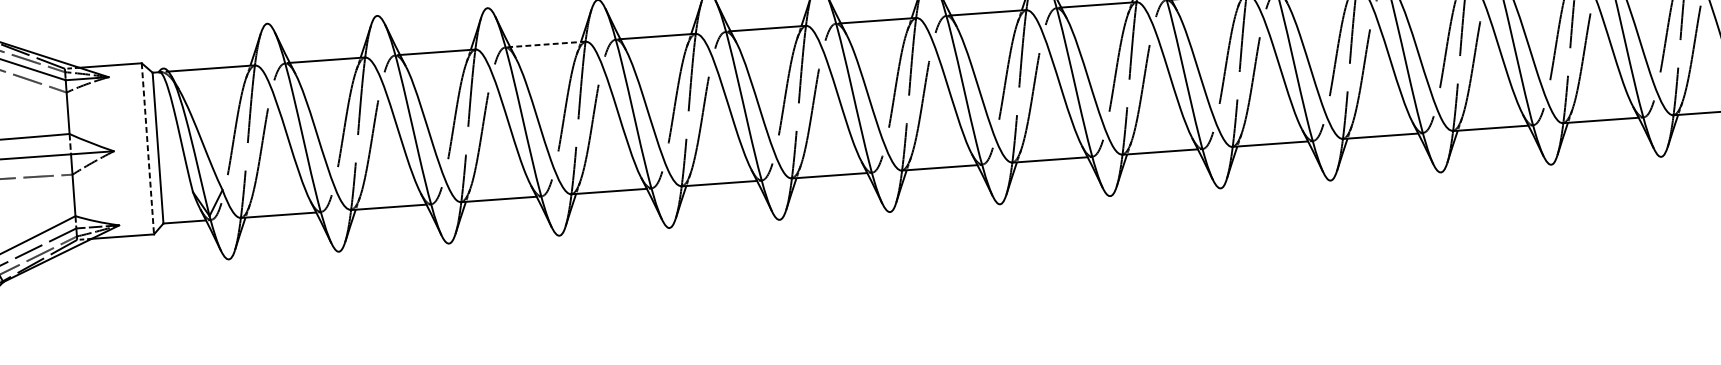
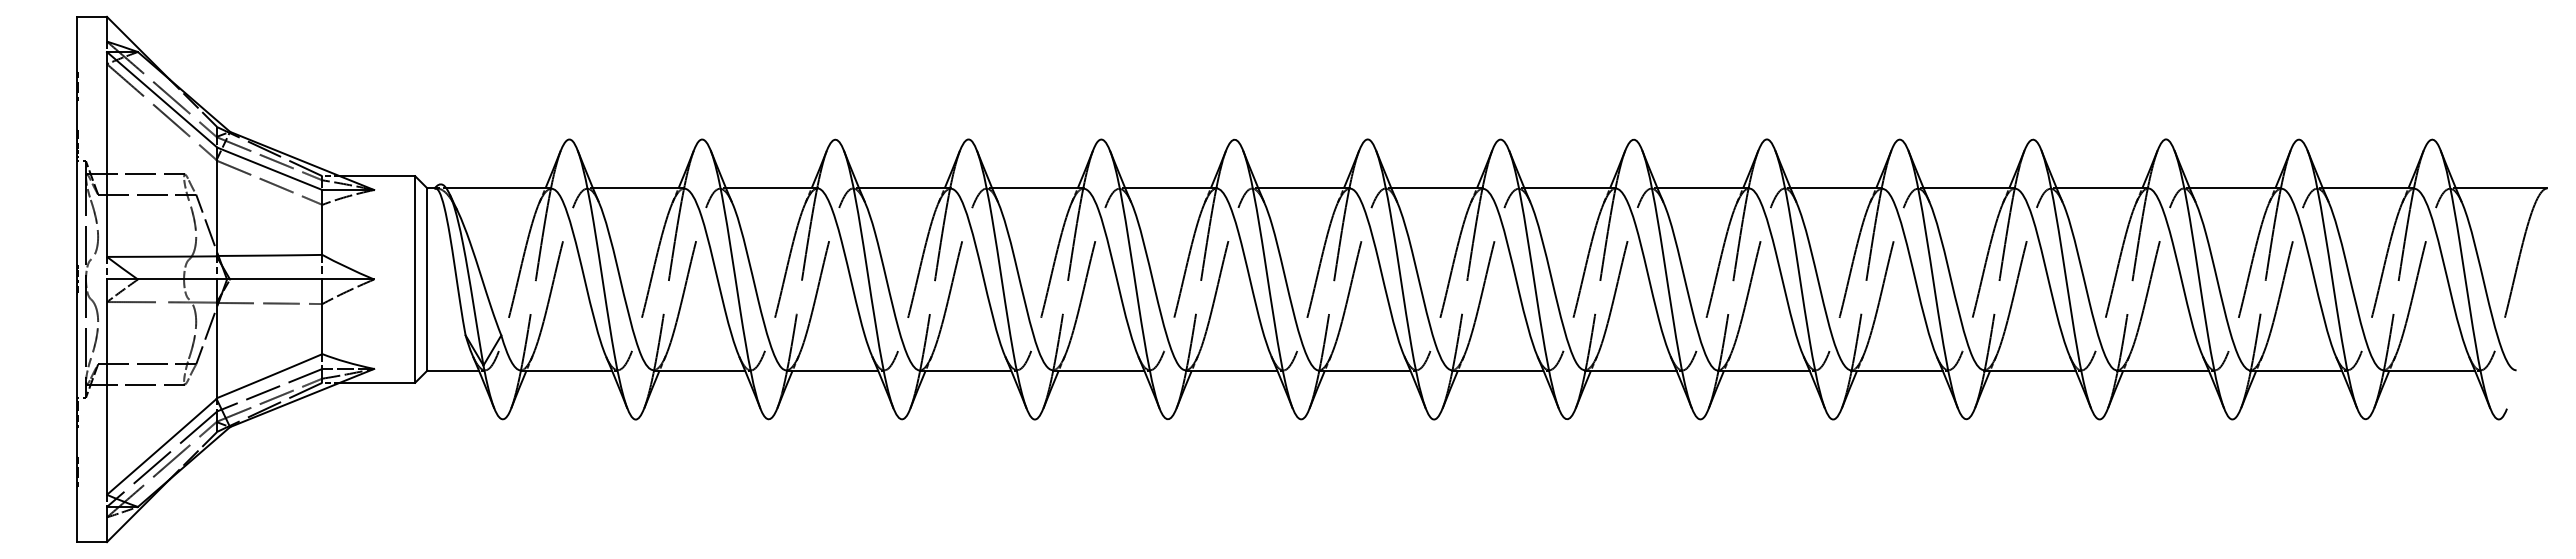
line: (547, 44) -> (904, 188), dashed -> solid
line: (148, 148) -> (415, 279), dashed -> solid

